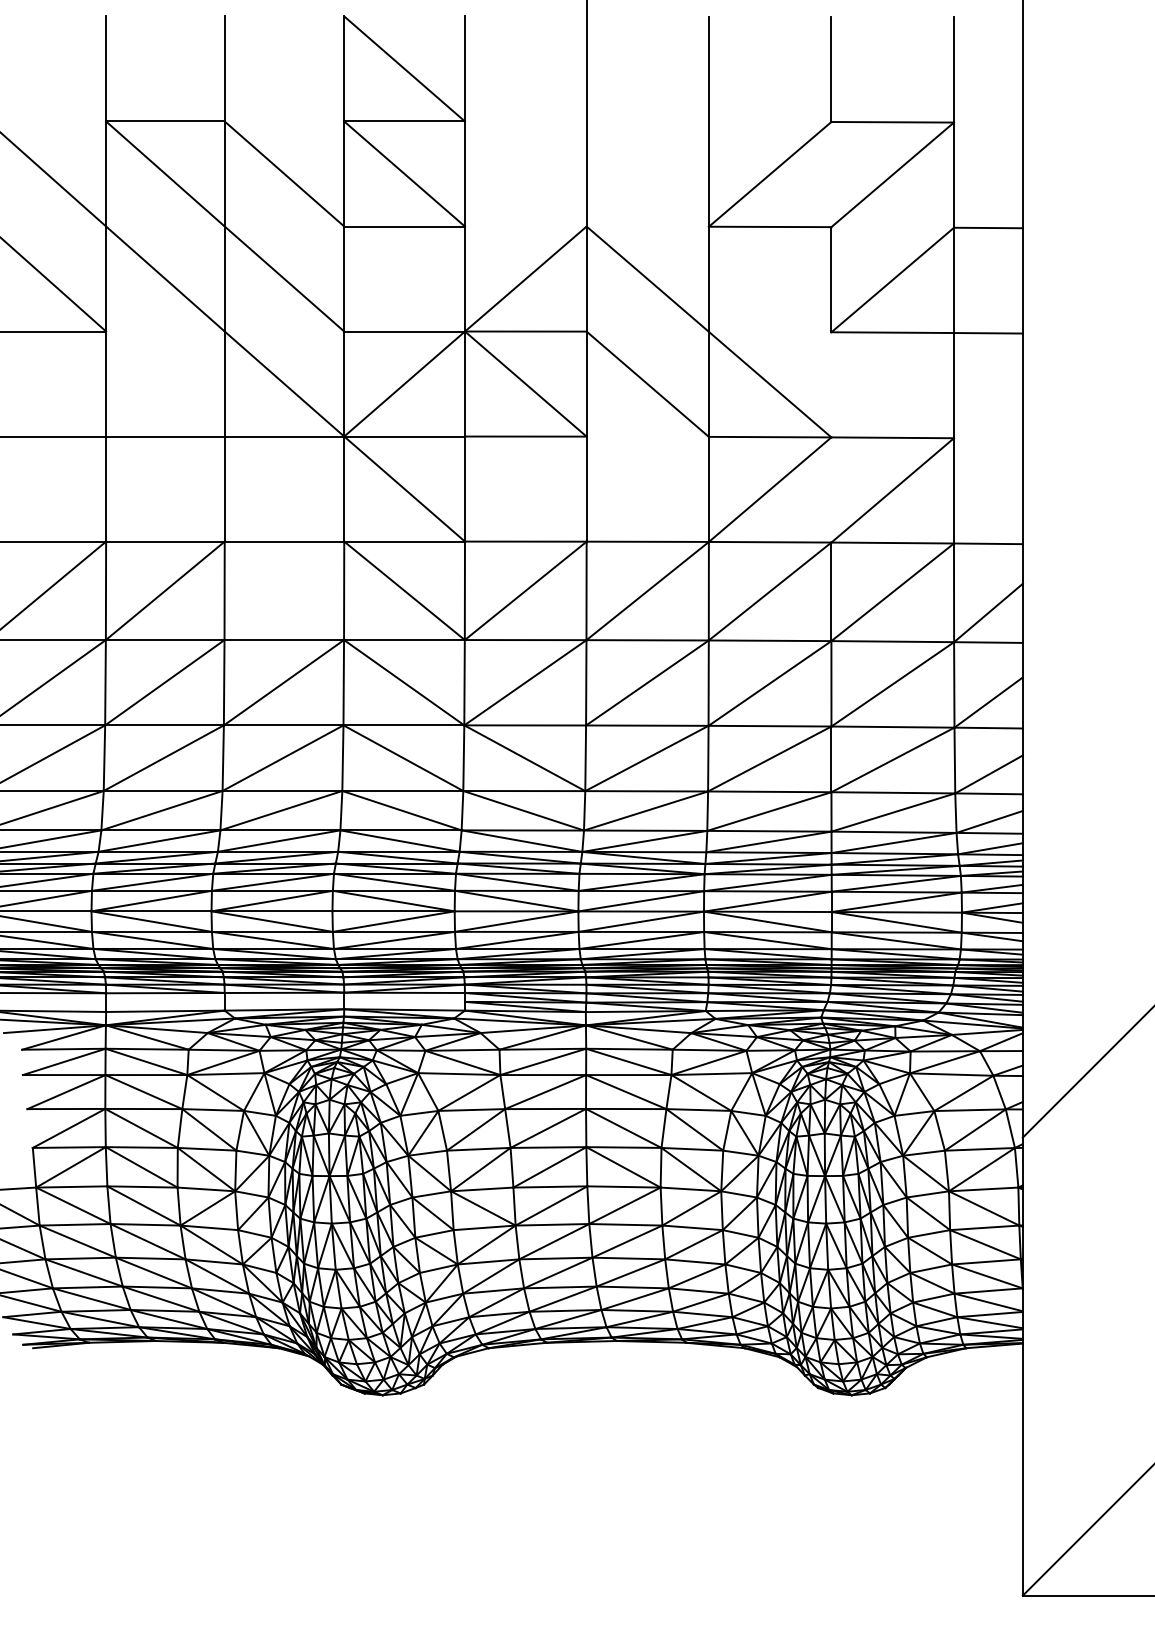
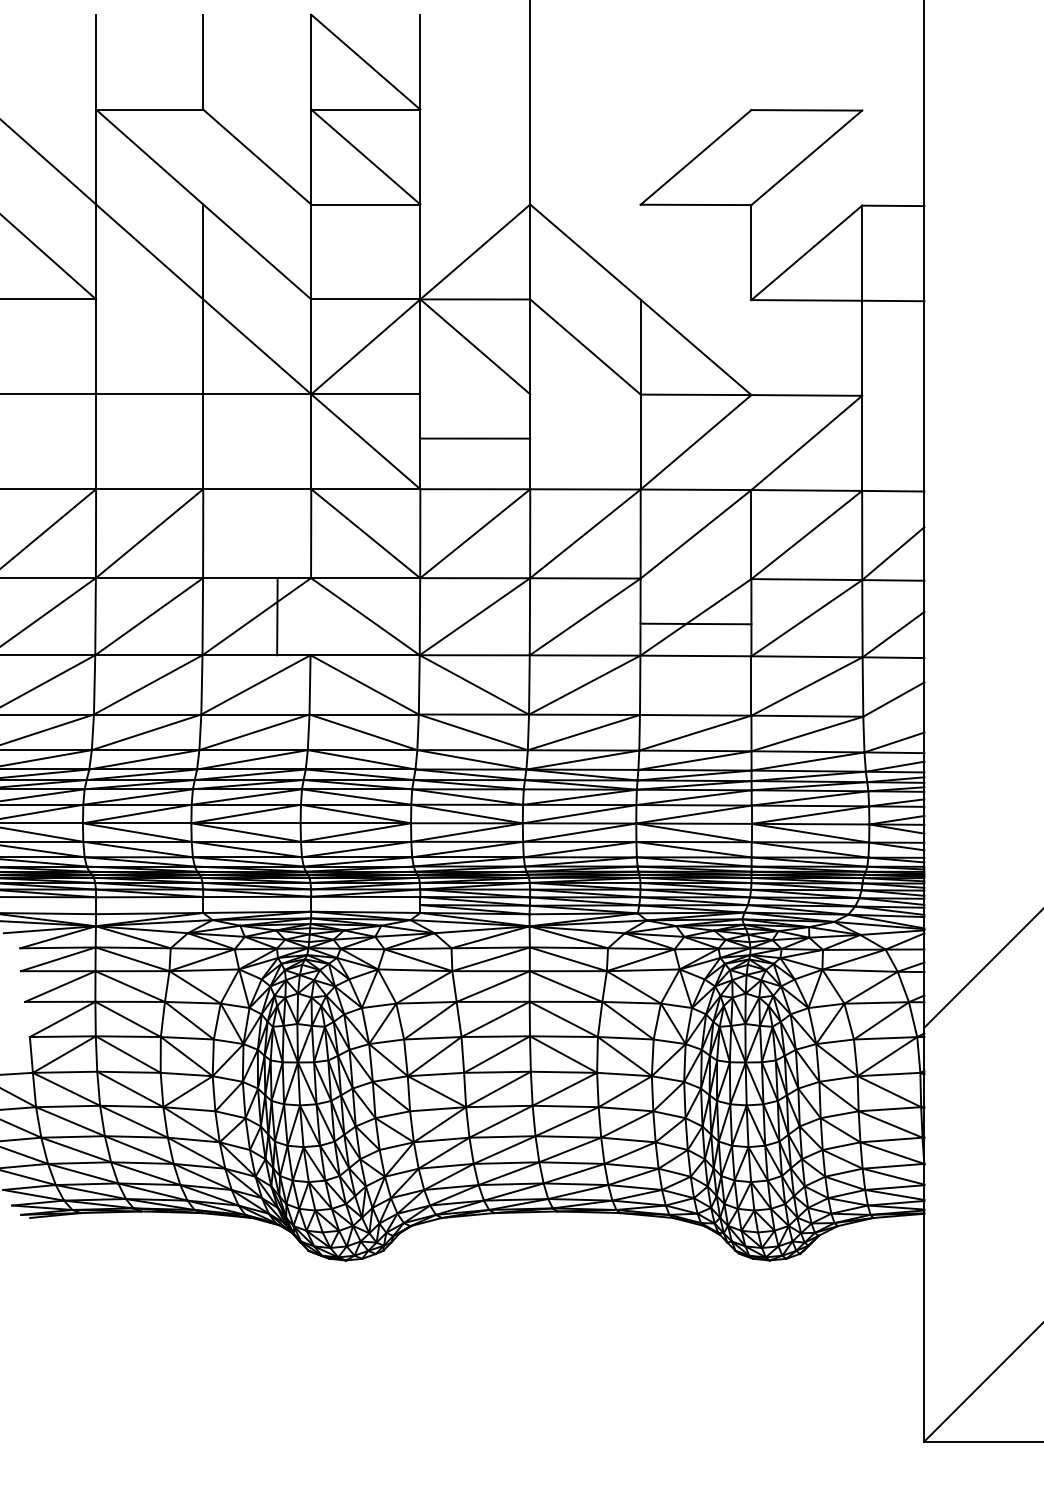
line: (831, 69) -> (751, 62), removed
line: (953, 122) -> (861, 110), removed
line: (224, 173) -> (203, 156), removed
line: (708, 173) -> (640, 156), removed
line: (525, 436) -> (475, 438), moved
line: (769, 640) -> (695, 623), moved
line: (343, 682) -> (277, 616), moved
line: (769, 758) -> (695, 685), removed
line: (988, 793) -> (893, 716), removed

